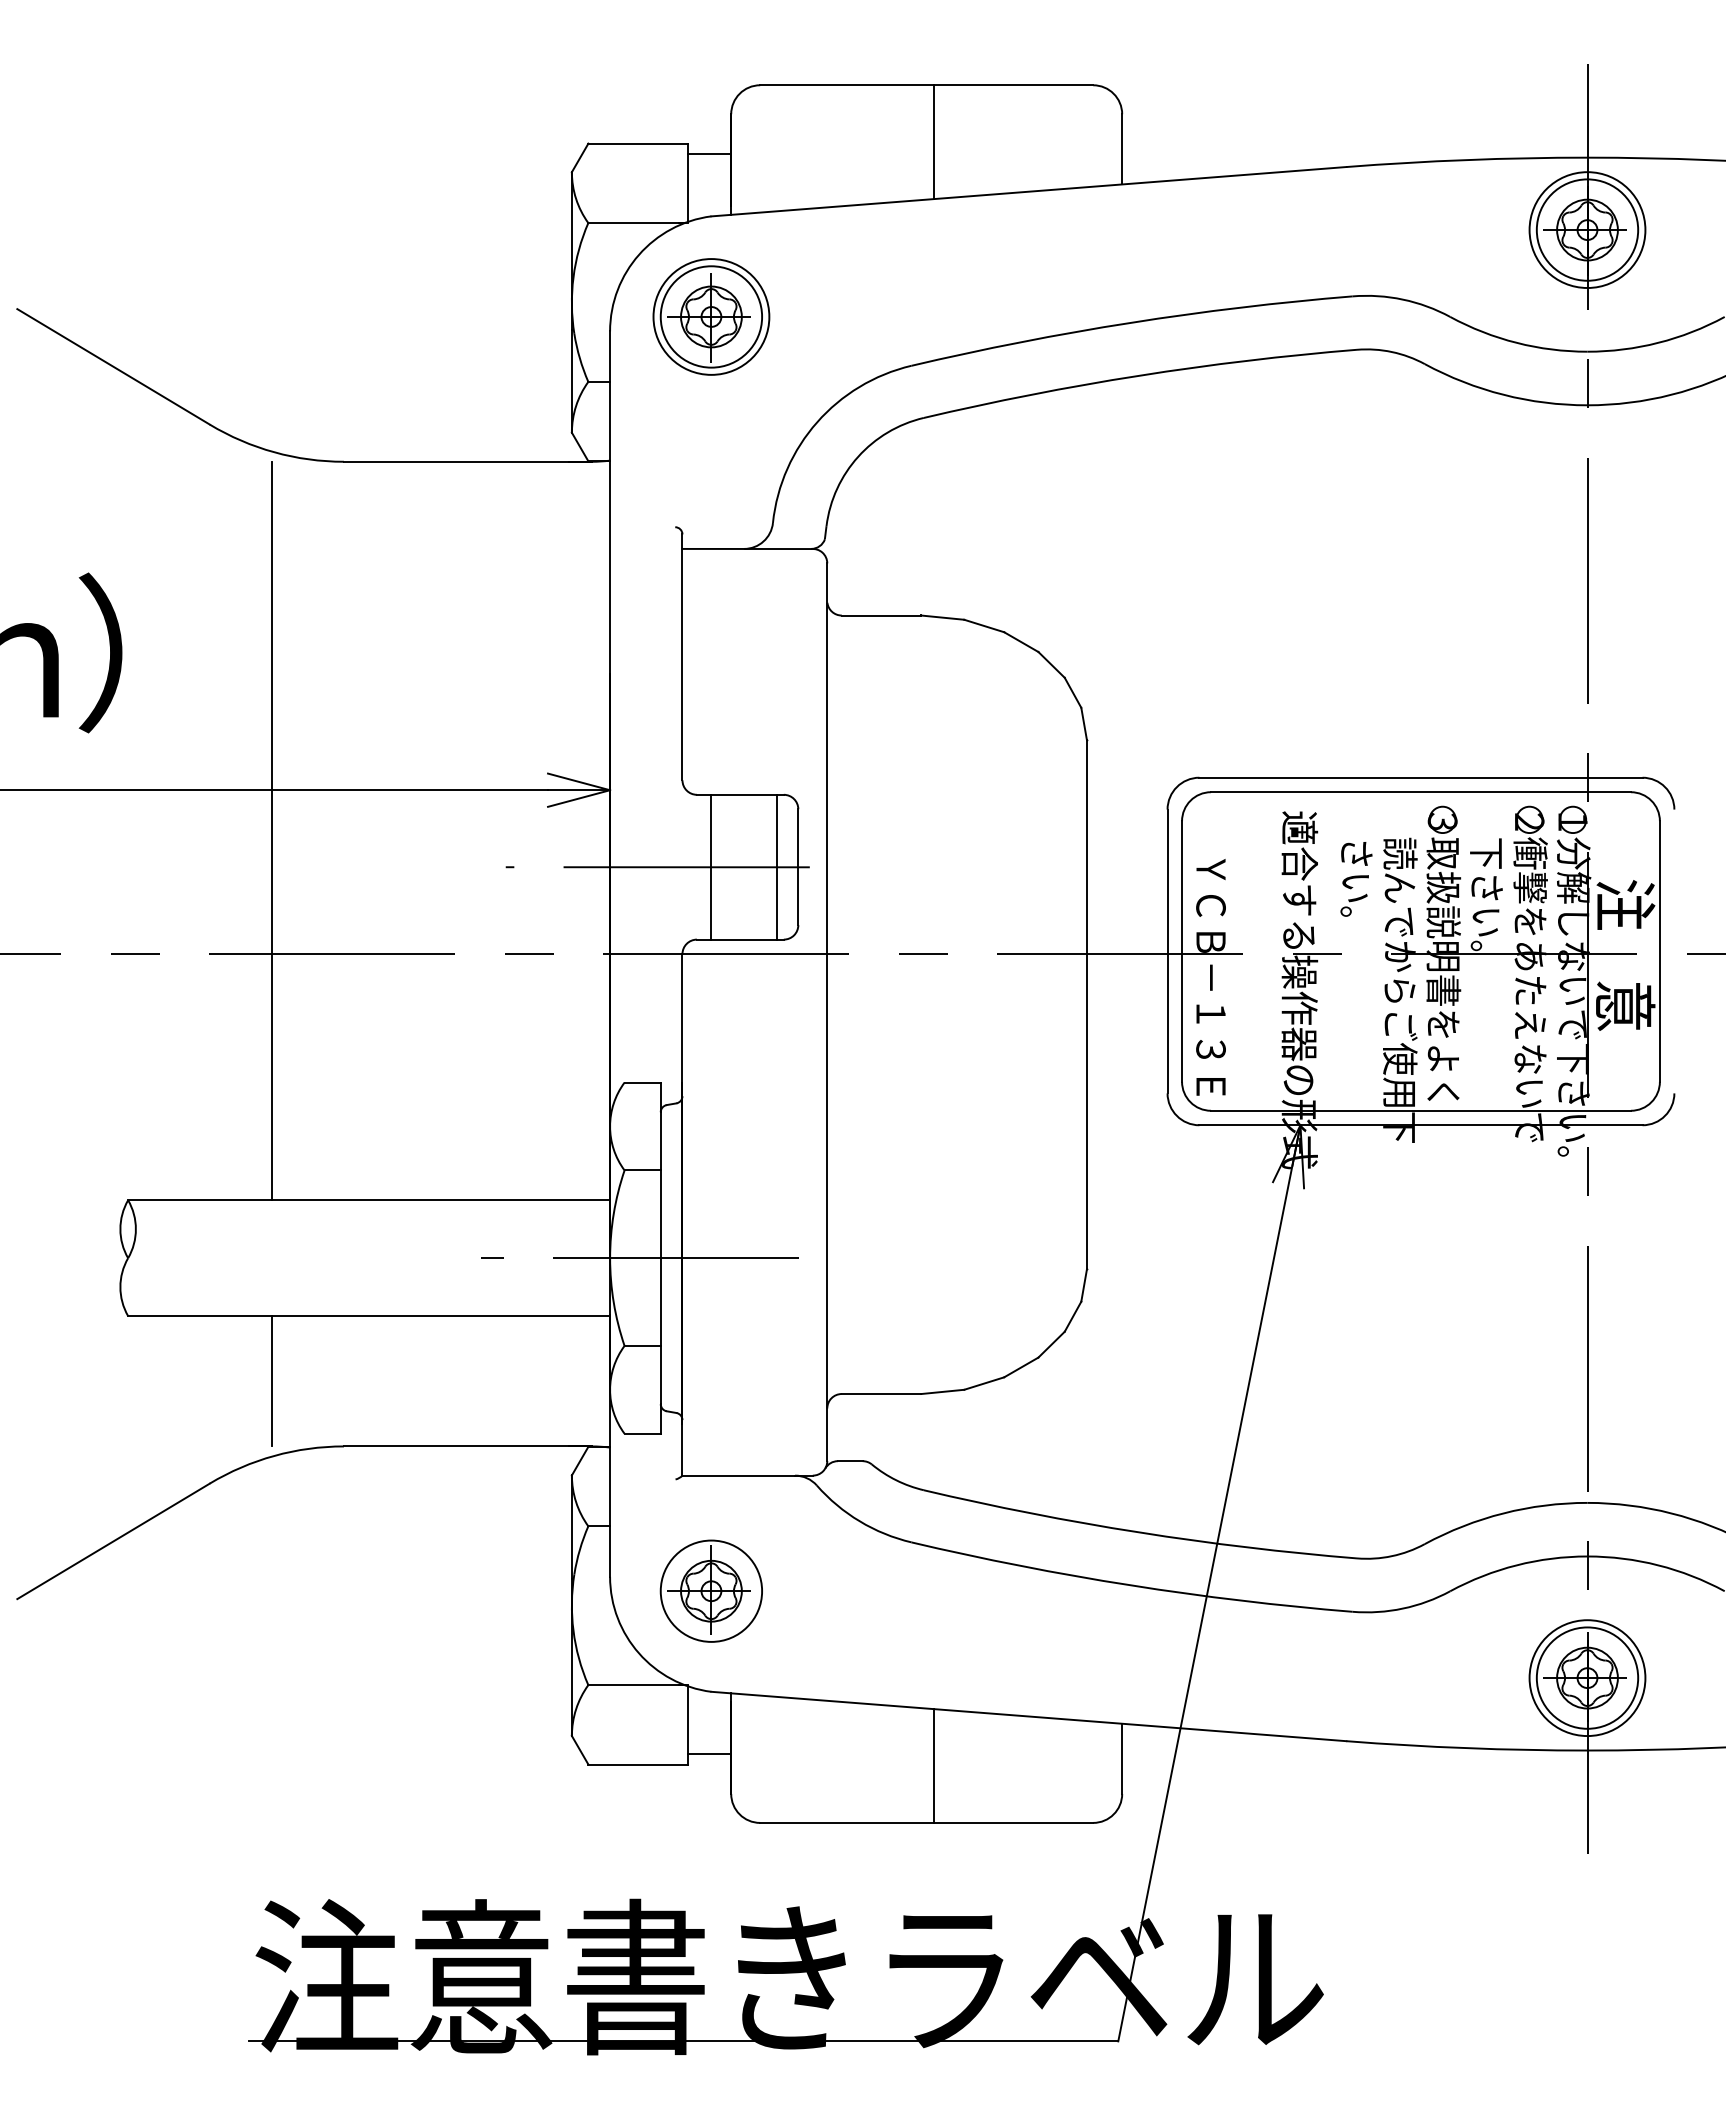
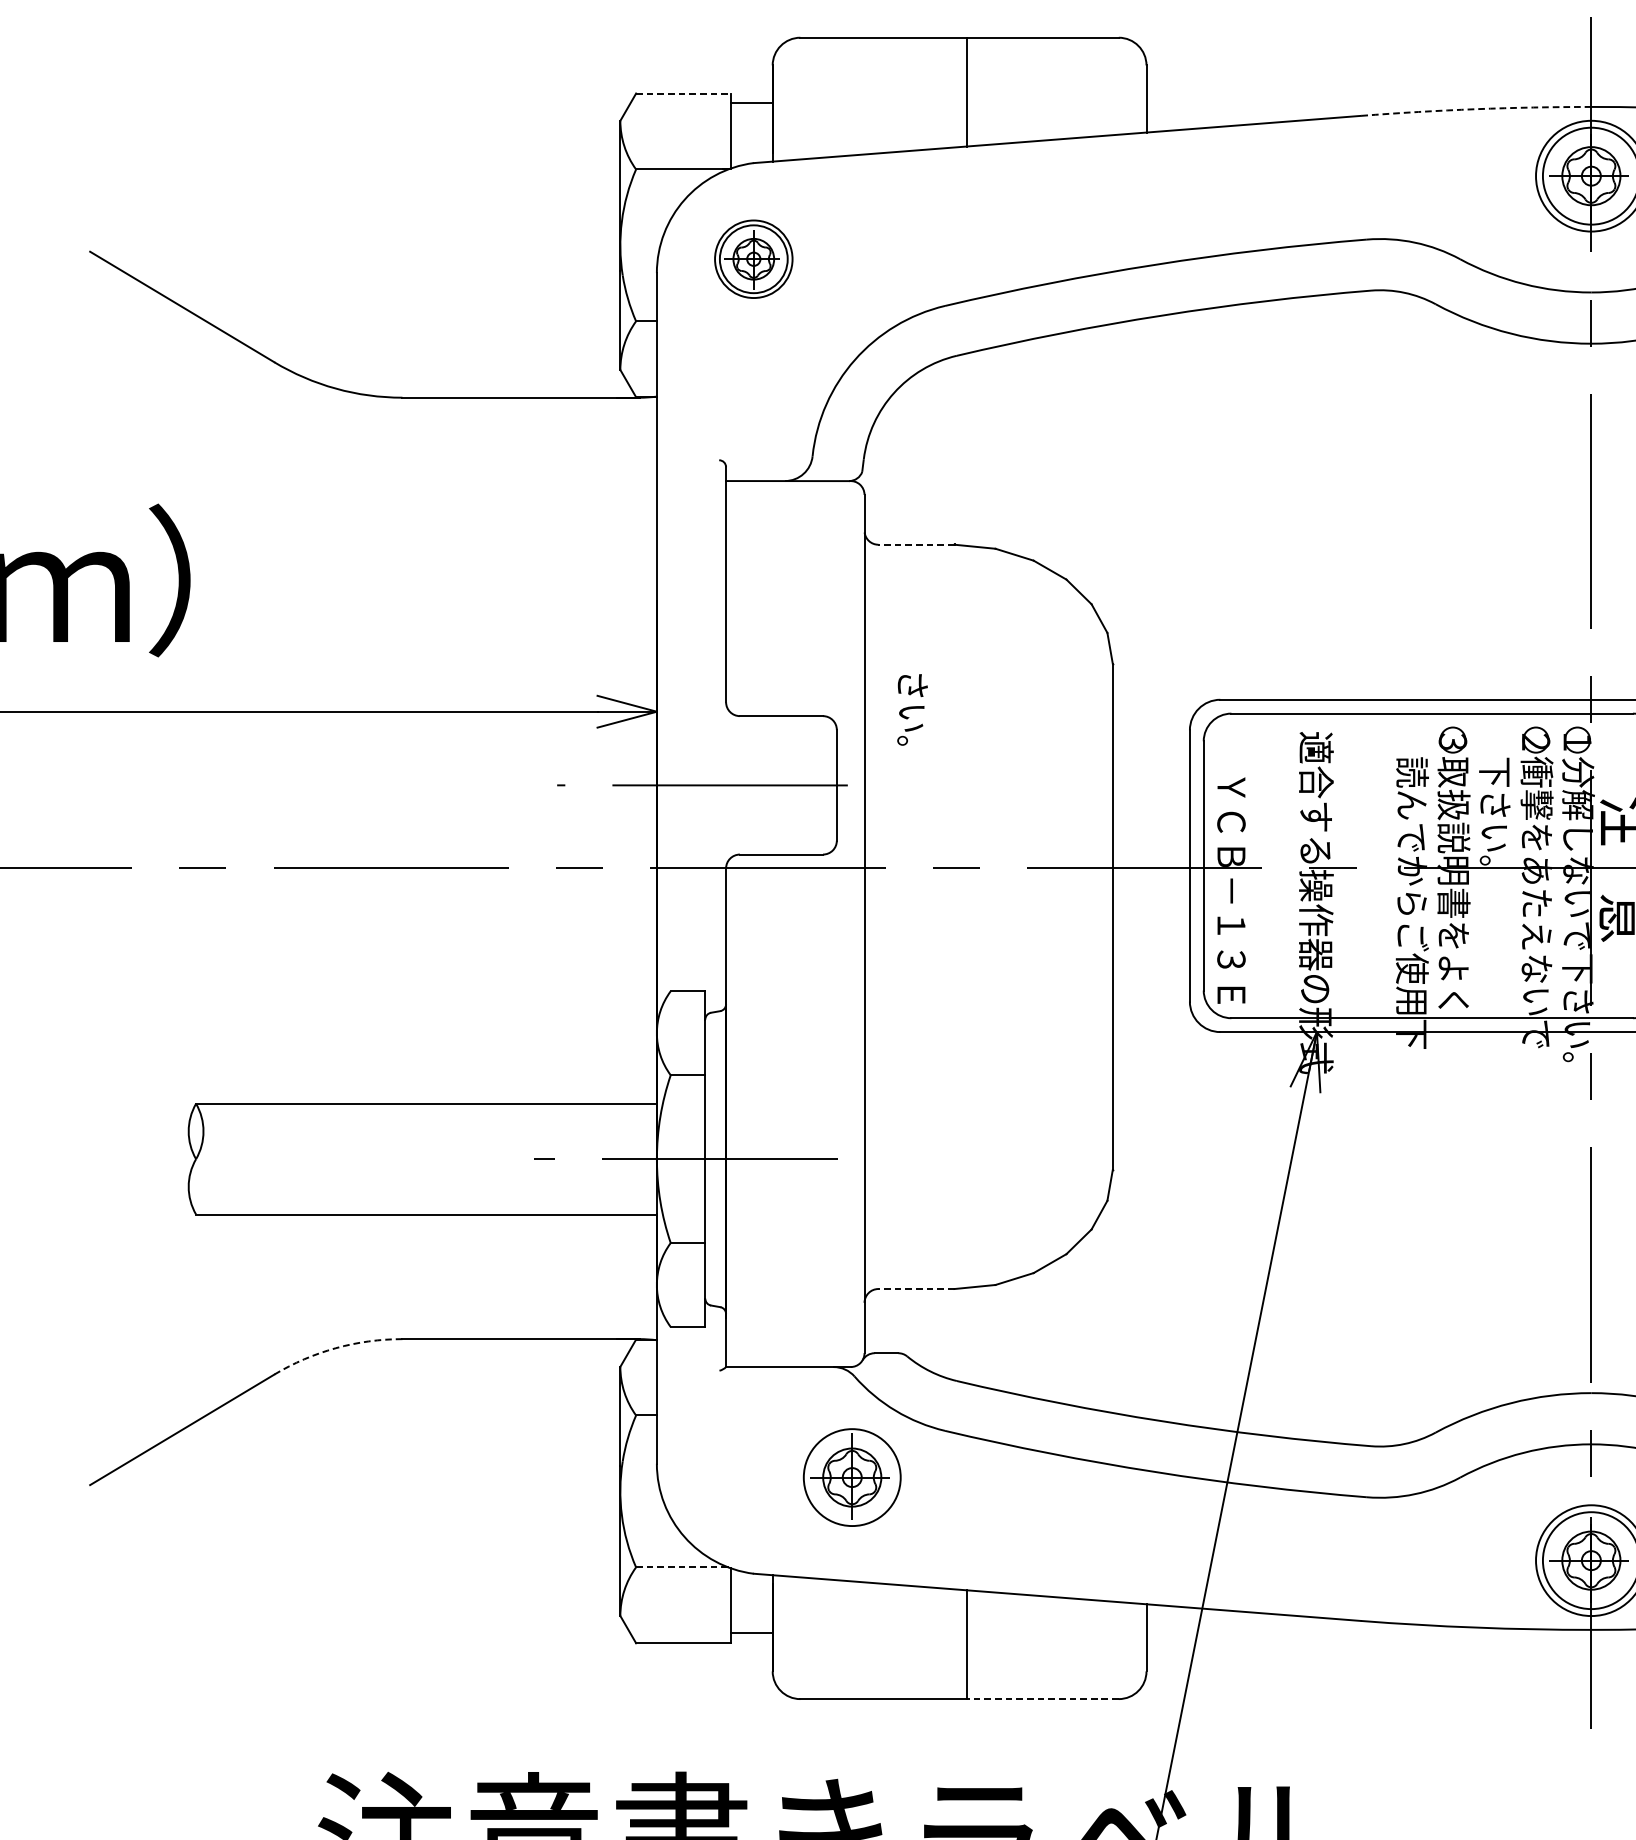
line: (638, 143) -> (684, 93), solid -> dashed
arc: (1466, 160) -> (1475, 109), solid -> dashed
part: (711, 316) -> (753, 258), size x0.7
line: (881, 615) -> (916, 544), solid -> dashed
line: (271, 830) -> (333, 750), removed
line: (711, 866) -> (753, 784), removed
line: (776, 866) -> (815, 784), removed
text: (1356, 879) -> (912, 710), moved
line: (271, 1381) -> (333, 1277), removed
line: (881, 1394) -> (916, 1289), solid -> dashed
arc: (274, 1455) -> (336, 1347), solid -> dashed
part: (710, 1590) -> (851, 1476), moved
line: (638, 1685) -> (684, 1567), solid -> dashed
line: (1013, 1822) -> (1042, 1698), solid -> dashed

